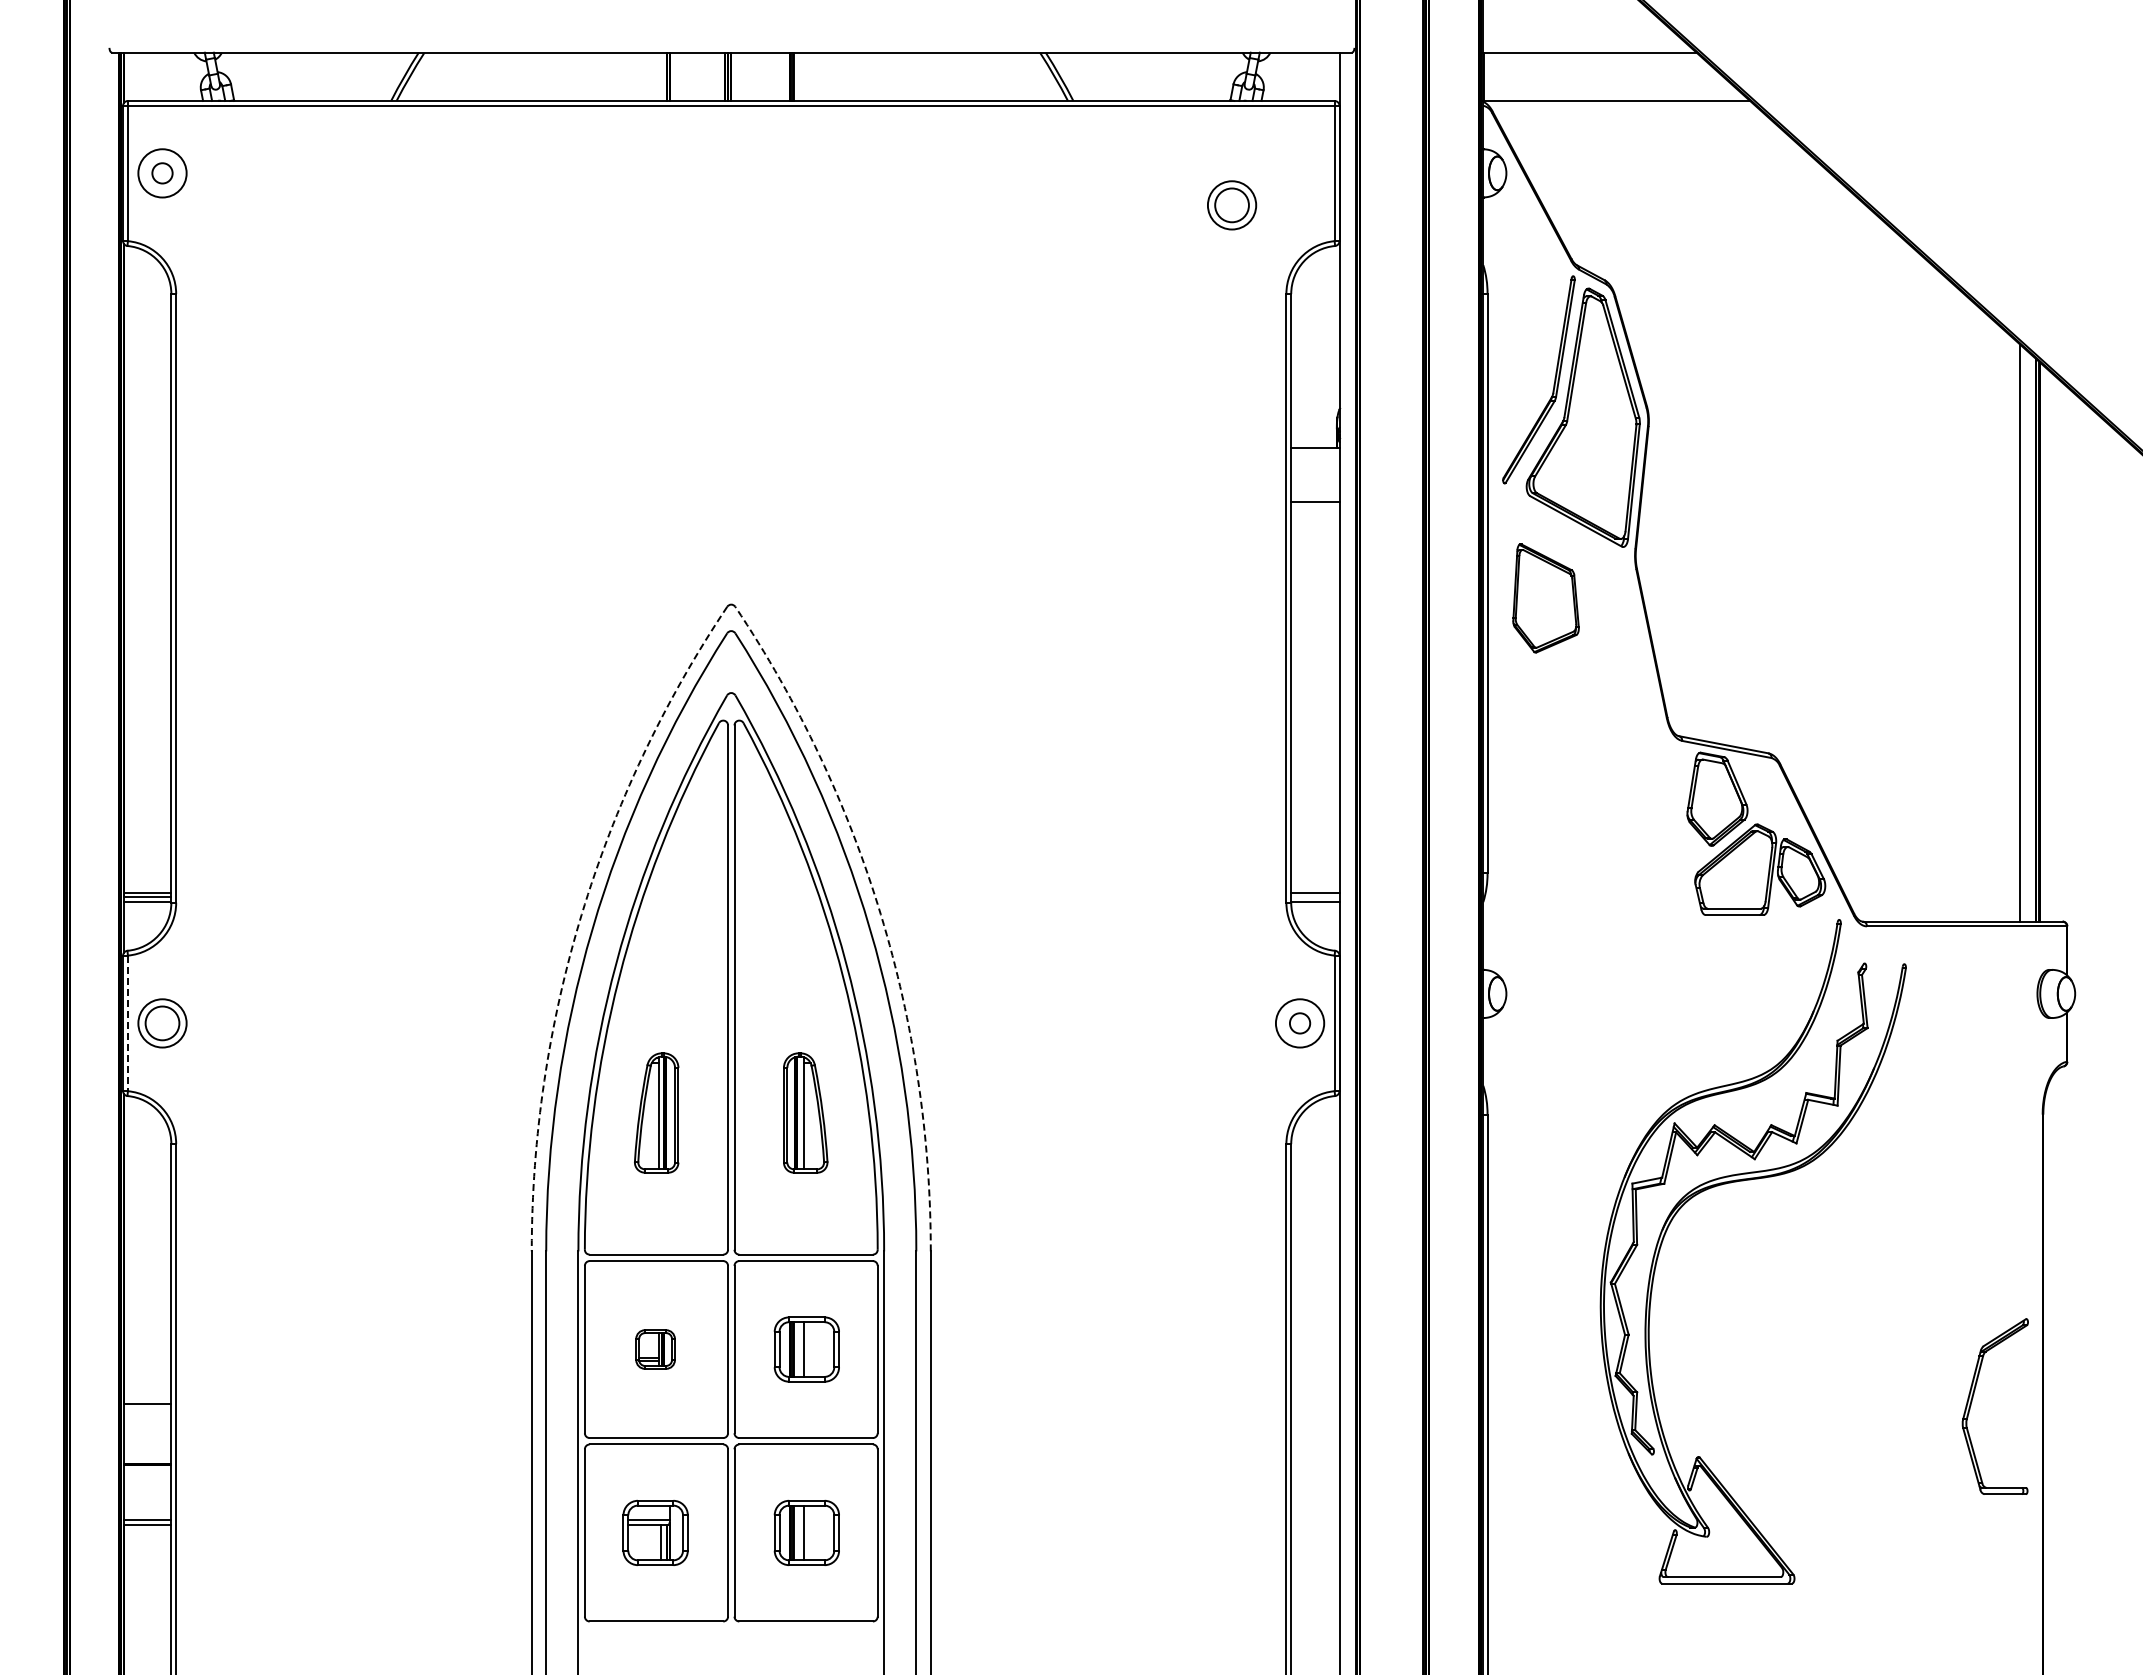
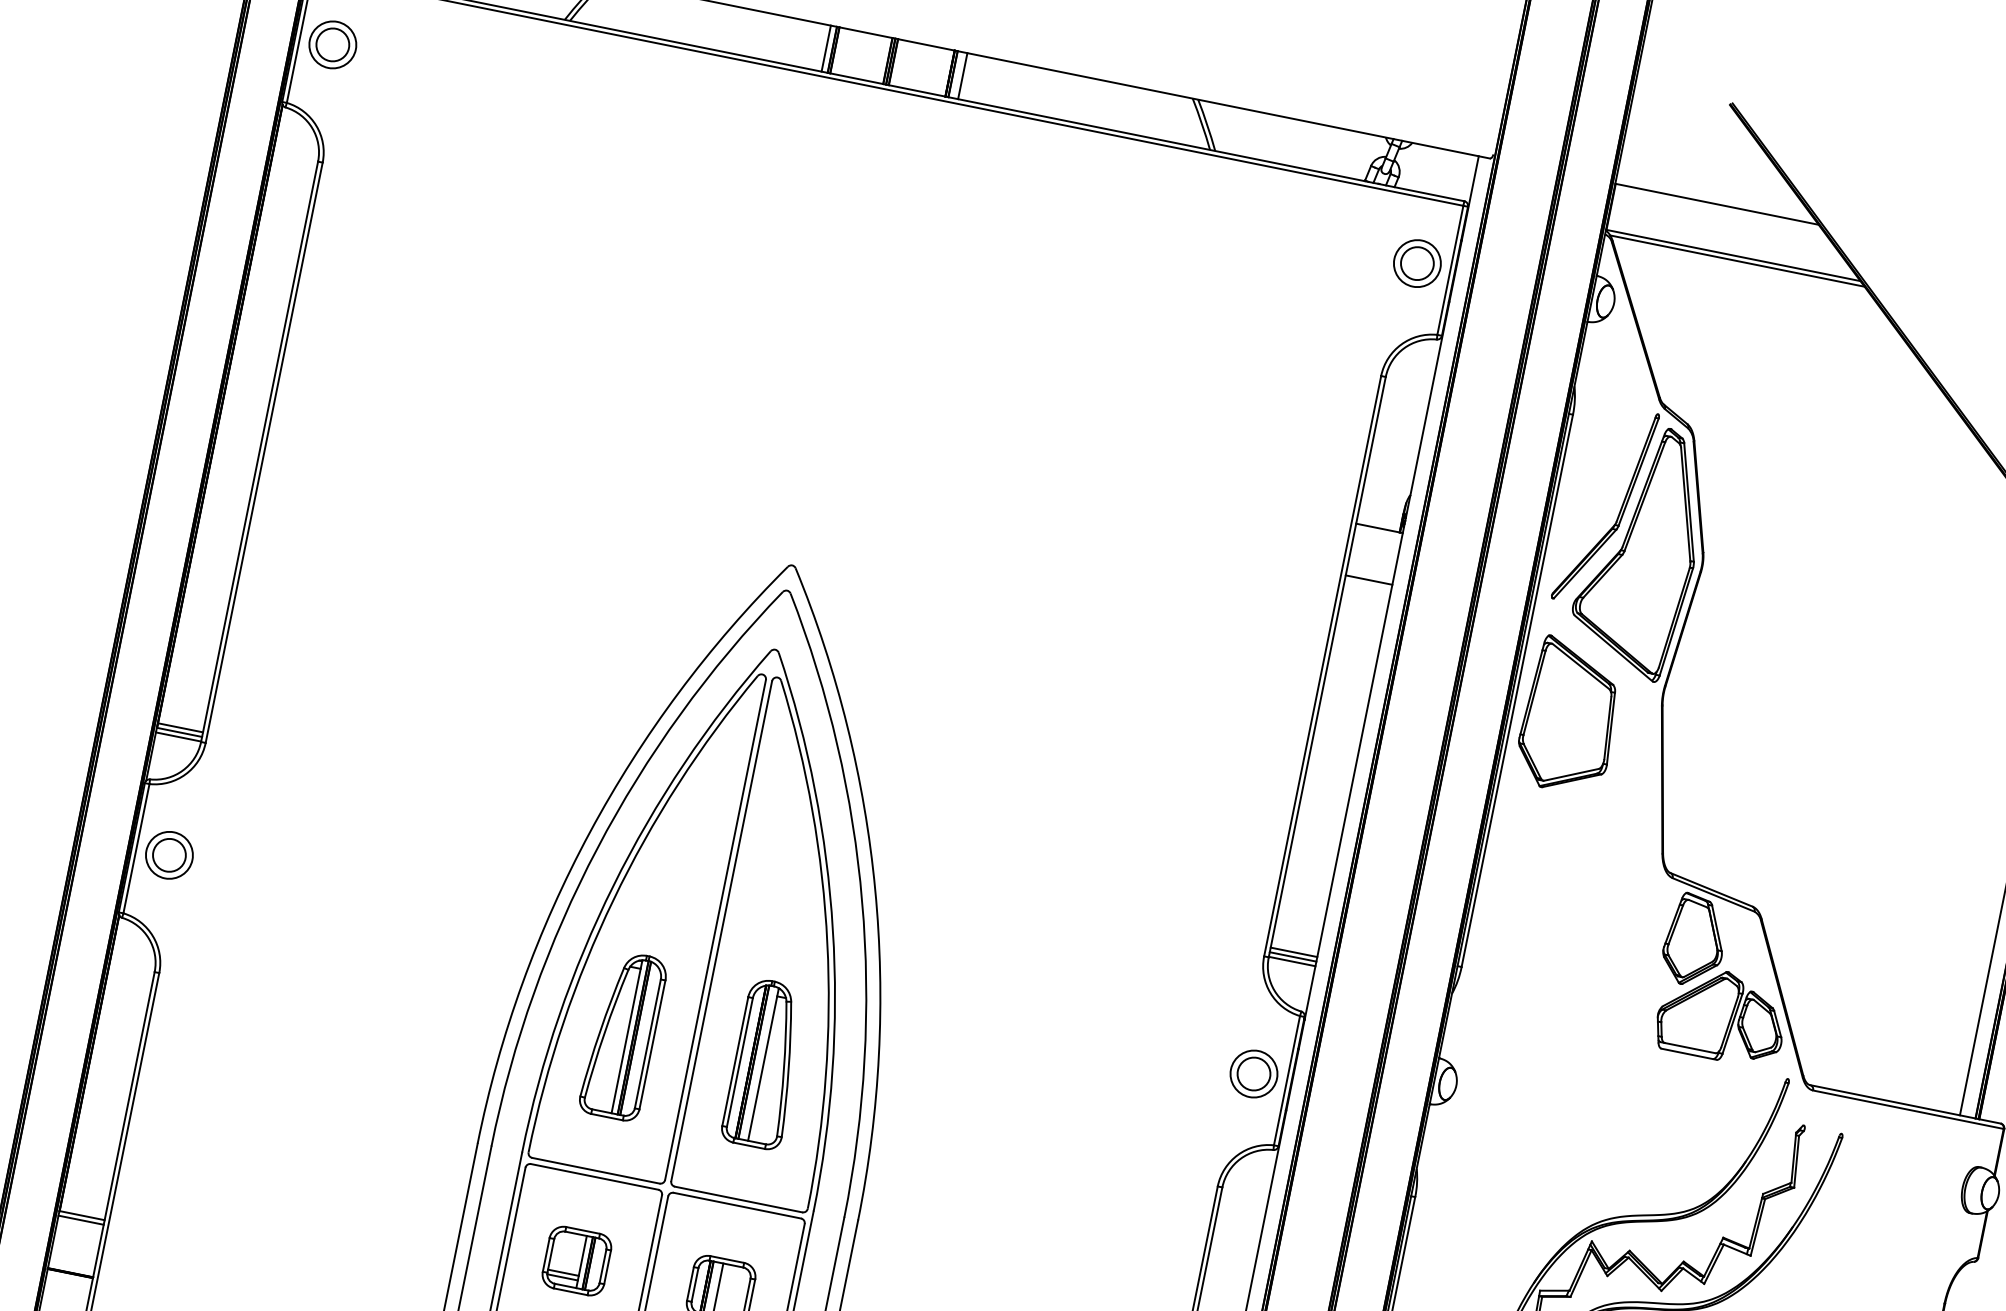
line: (660, 76) -> (826, 48), added
line: (803, 76) -> (962, 75), added
line: (1621, 105) -> (1736, 260), added
circle: (162, 173) -> (332, 45), size x1.67
part: (1232, 205) -> (1417, 263), moved
part: (1545, 598) -> (1569, 716), size x1.43
line: (1315, 897) -> (1292, 956), added
arc: (581, 914) -> (589, 832), dashed -> solid
arc: (880, 914) -> (874, 889), dashed -> solid
line: (127, 1023) -> (136, 848), dashed -> solid
circle: (1299, 1023) -> (1253, 1074), size x1.67
part: (656, 1112) -> (623, 1035), size x1.43
part: (805, 1112) -> (765, 1063), size x1.43
part: (655, 1349) -> (576, 1261), size x1.67
line: (147, 1409) -> (80, 1220), added

